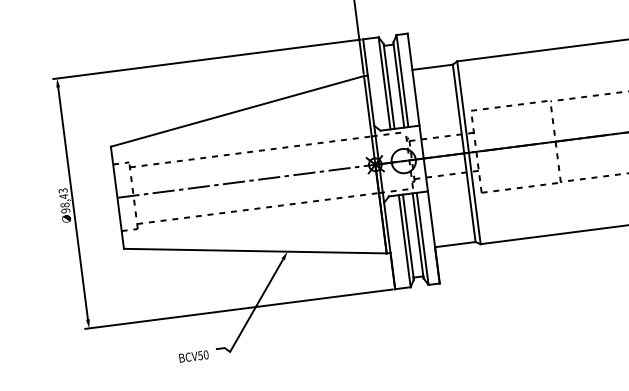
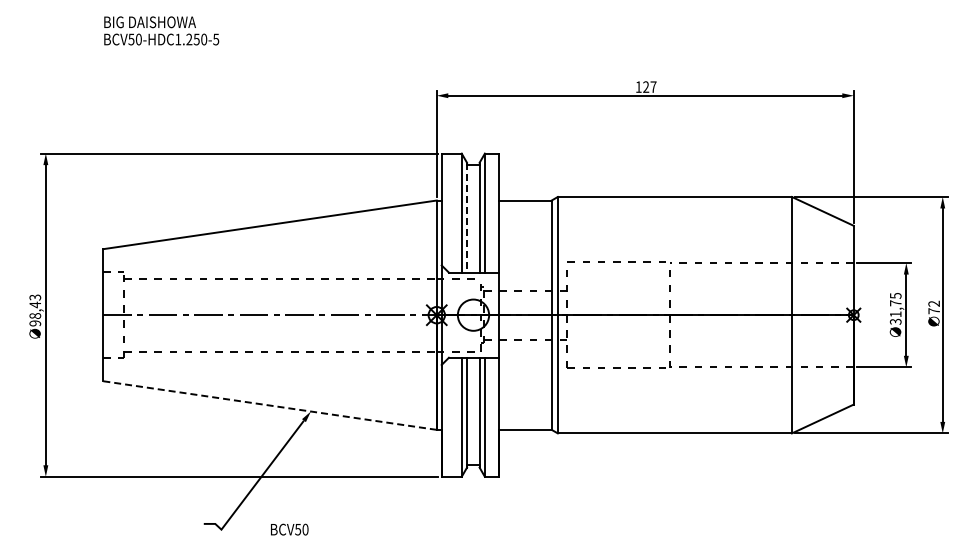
line: (389, 86) -> (467, 217), solid -> dashed
line: (255, 251) -> (270, 405), solid -> dashed
text: (193, 356) -> (289, 529), moved

